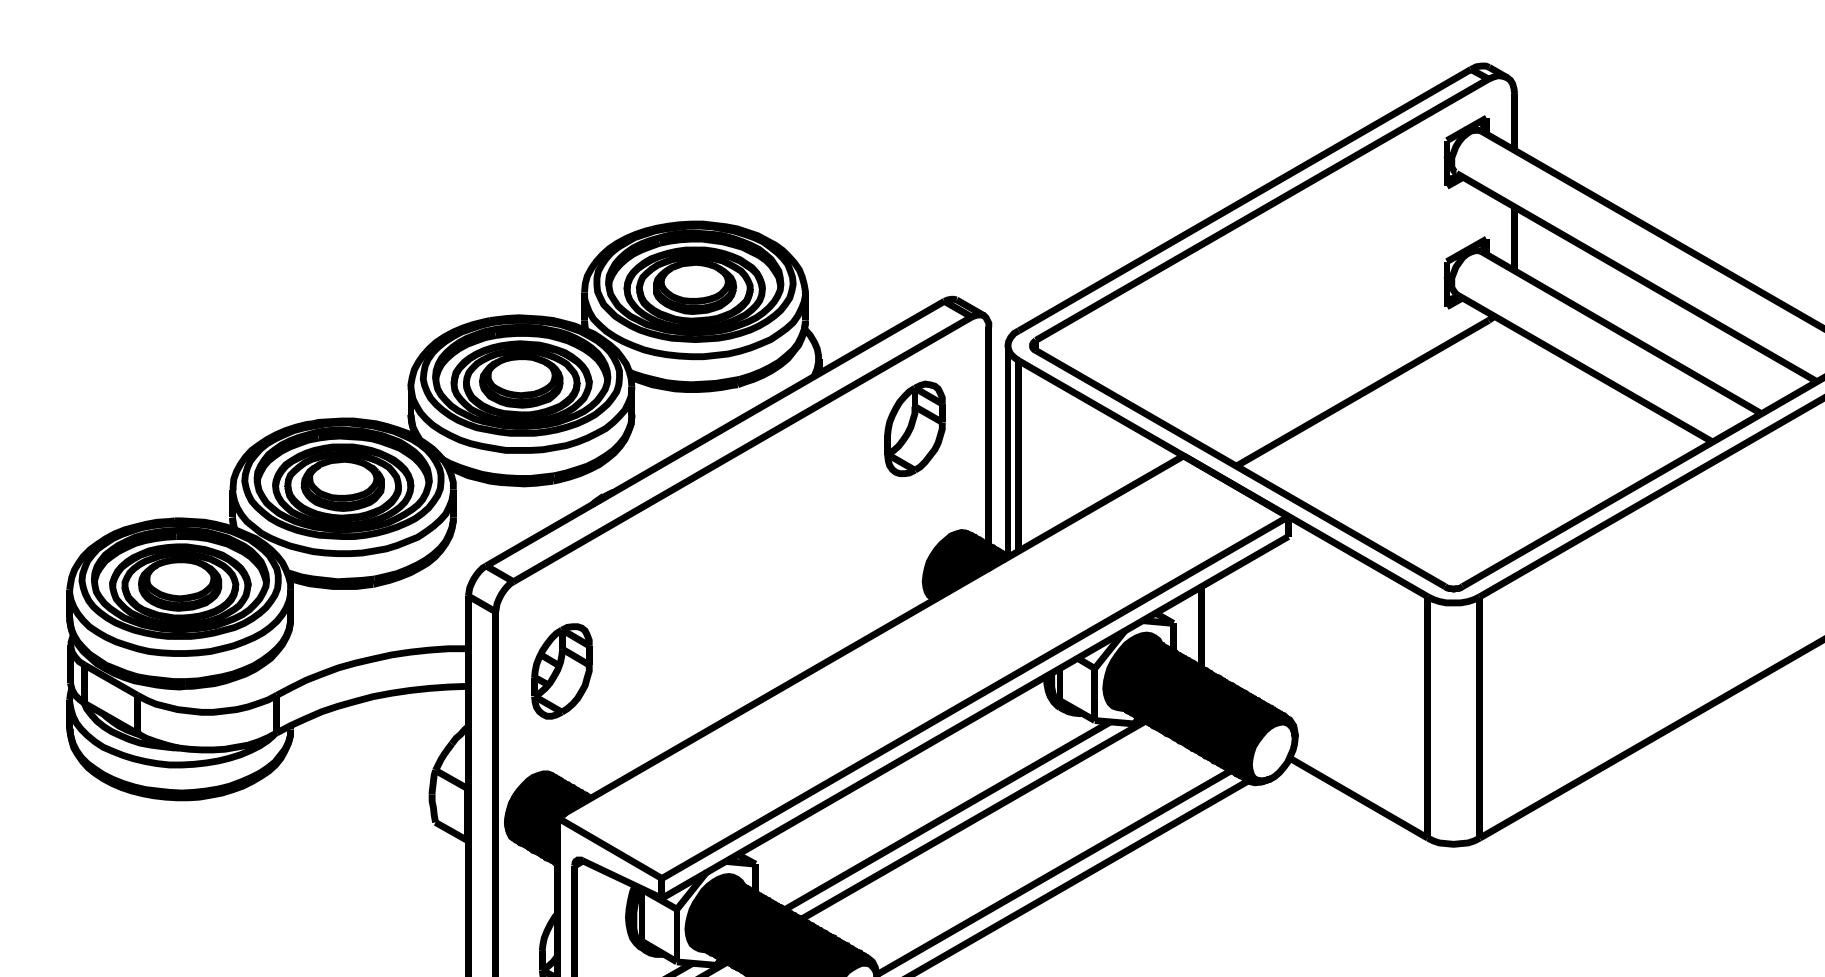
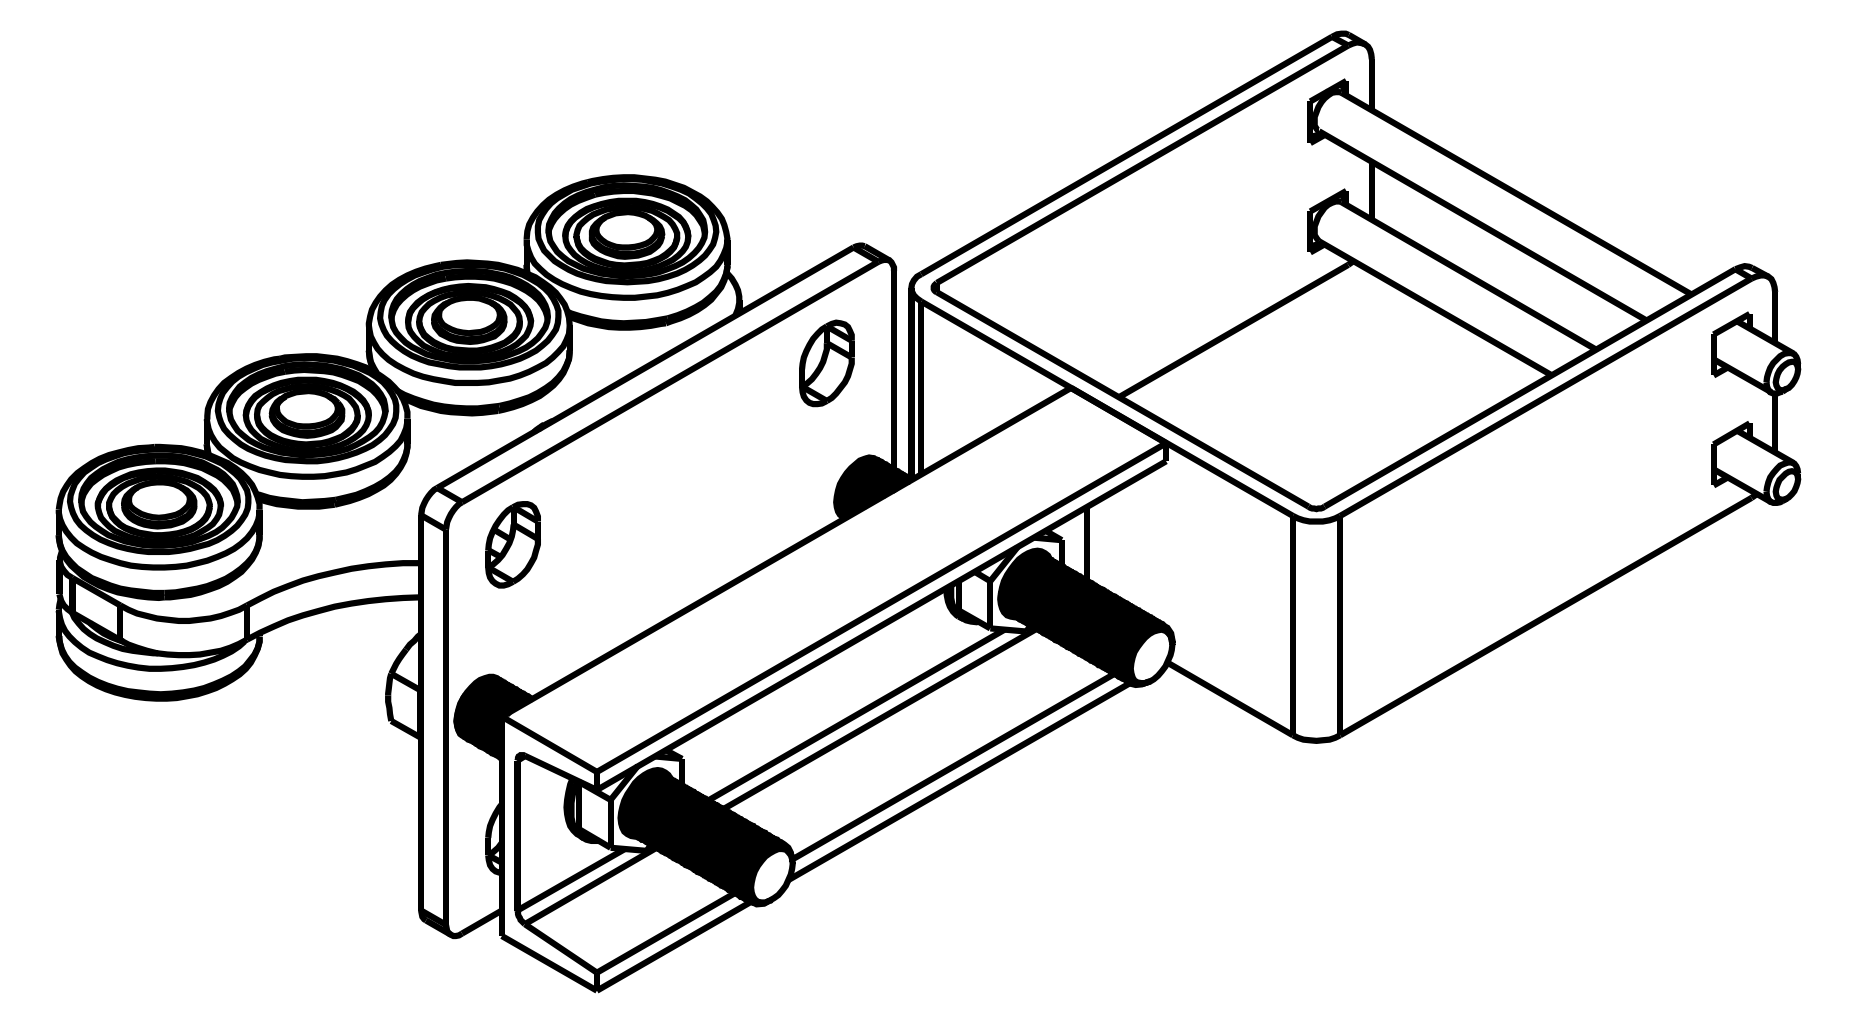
part: (561, 671) -> (512, 544), moved

